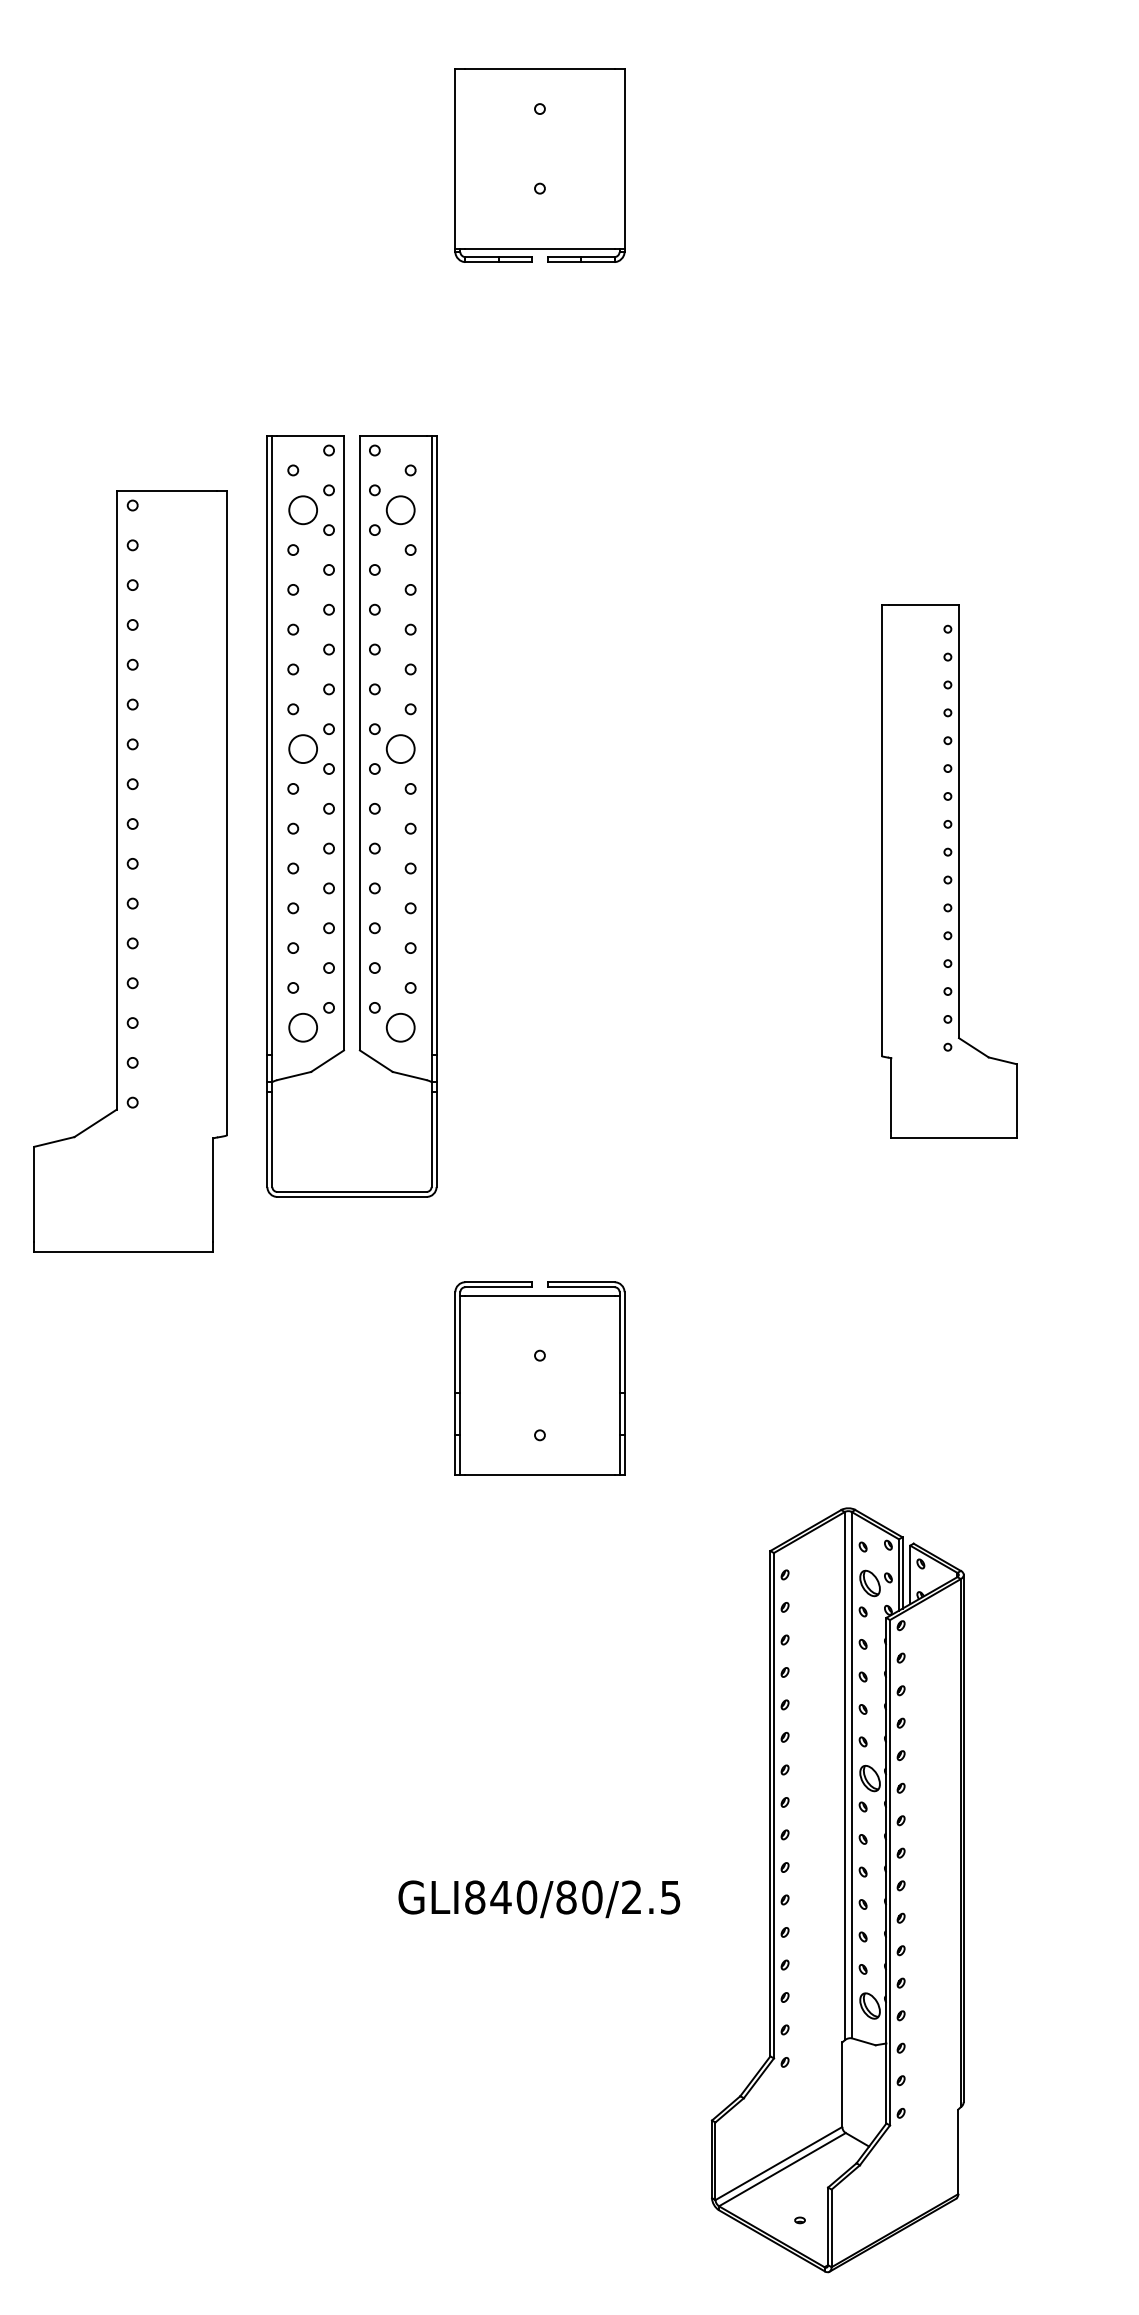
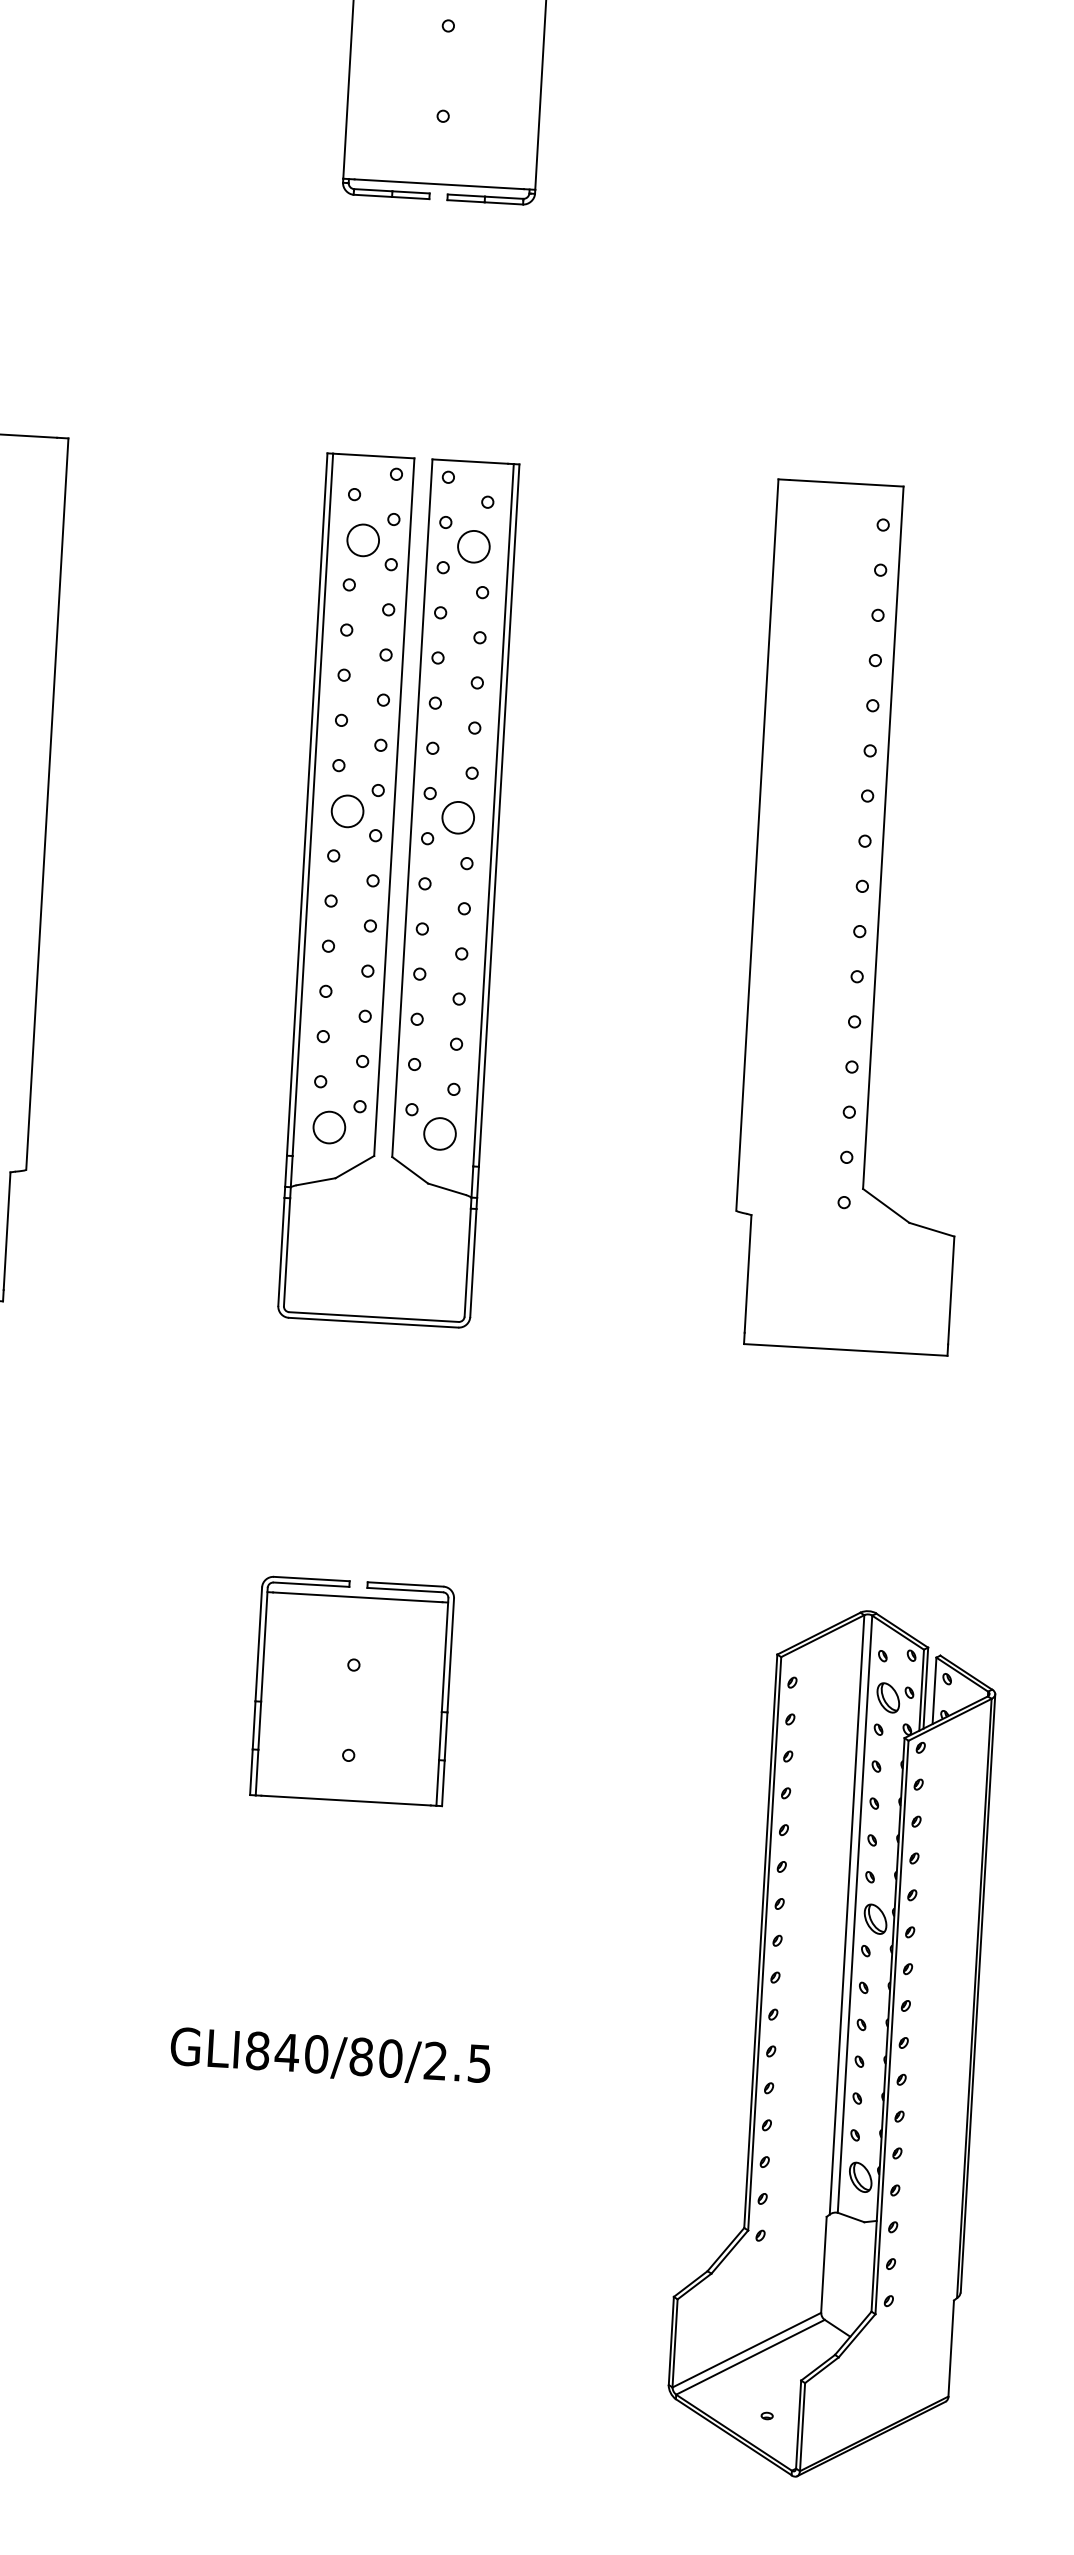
part: (344, 816) -> (390, 890), moved
part: (949, 871) -> (863, 917), size x1.43
part: (539, 1378) -> (351, 1690), moved
part: (837, 1890) -> (831, 2044), moved

